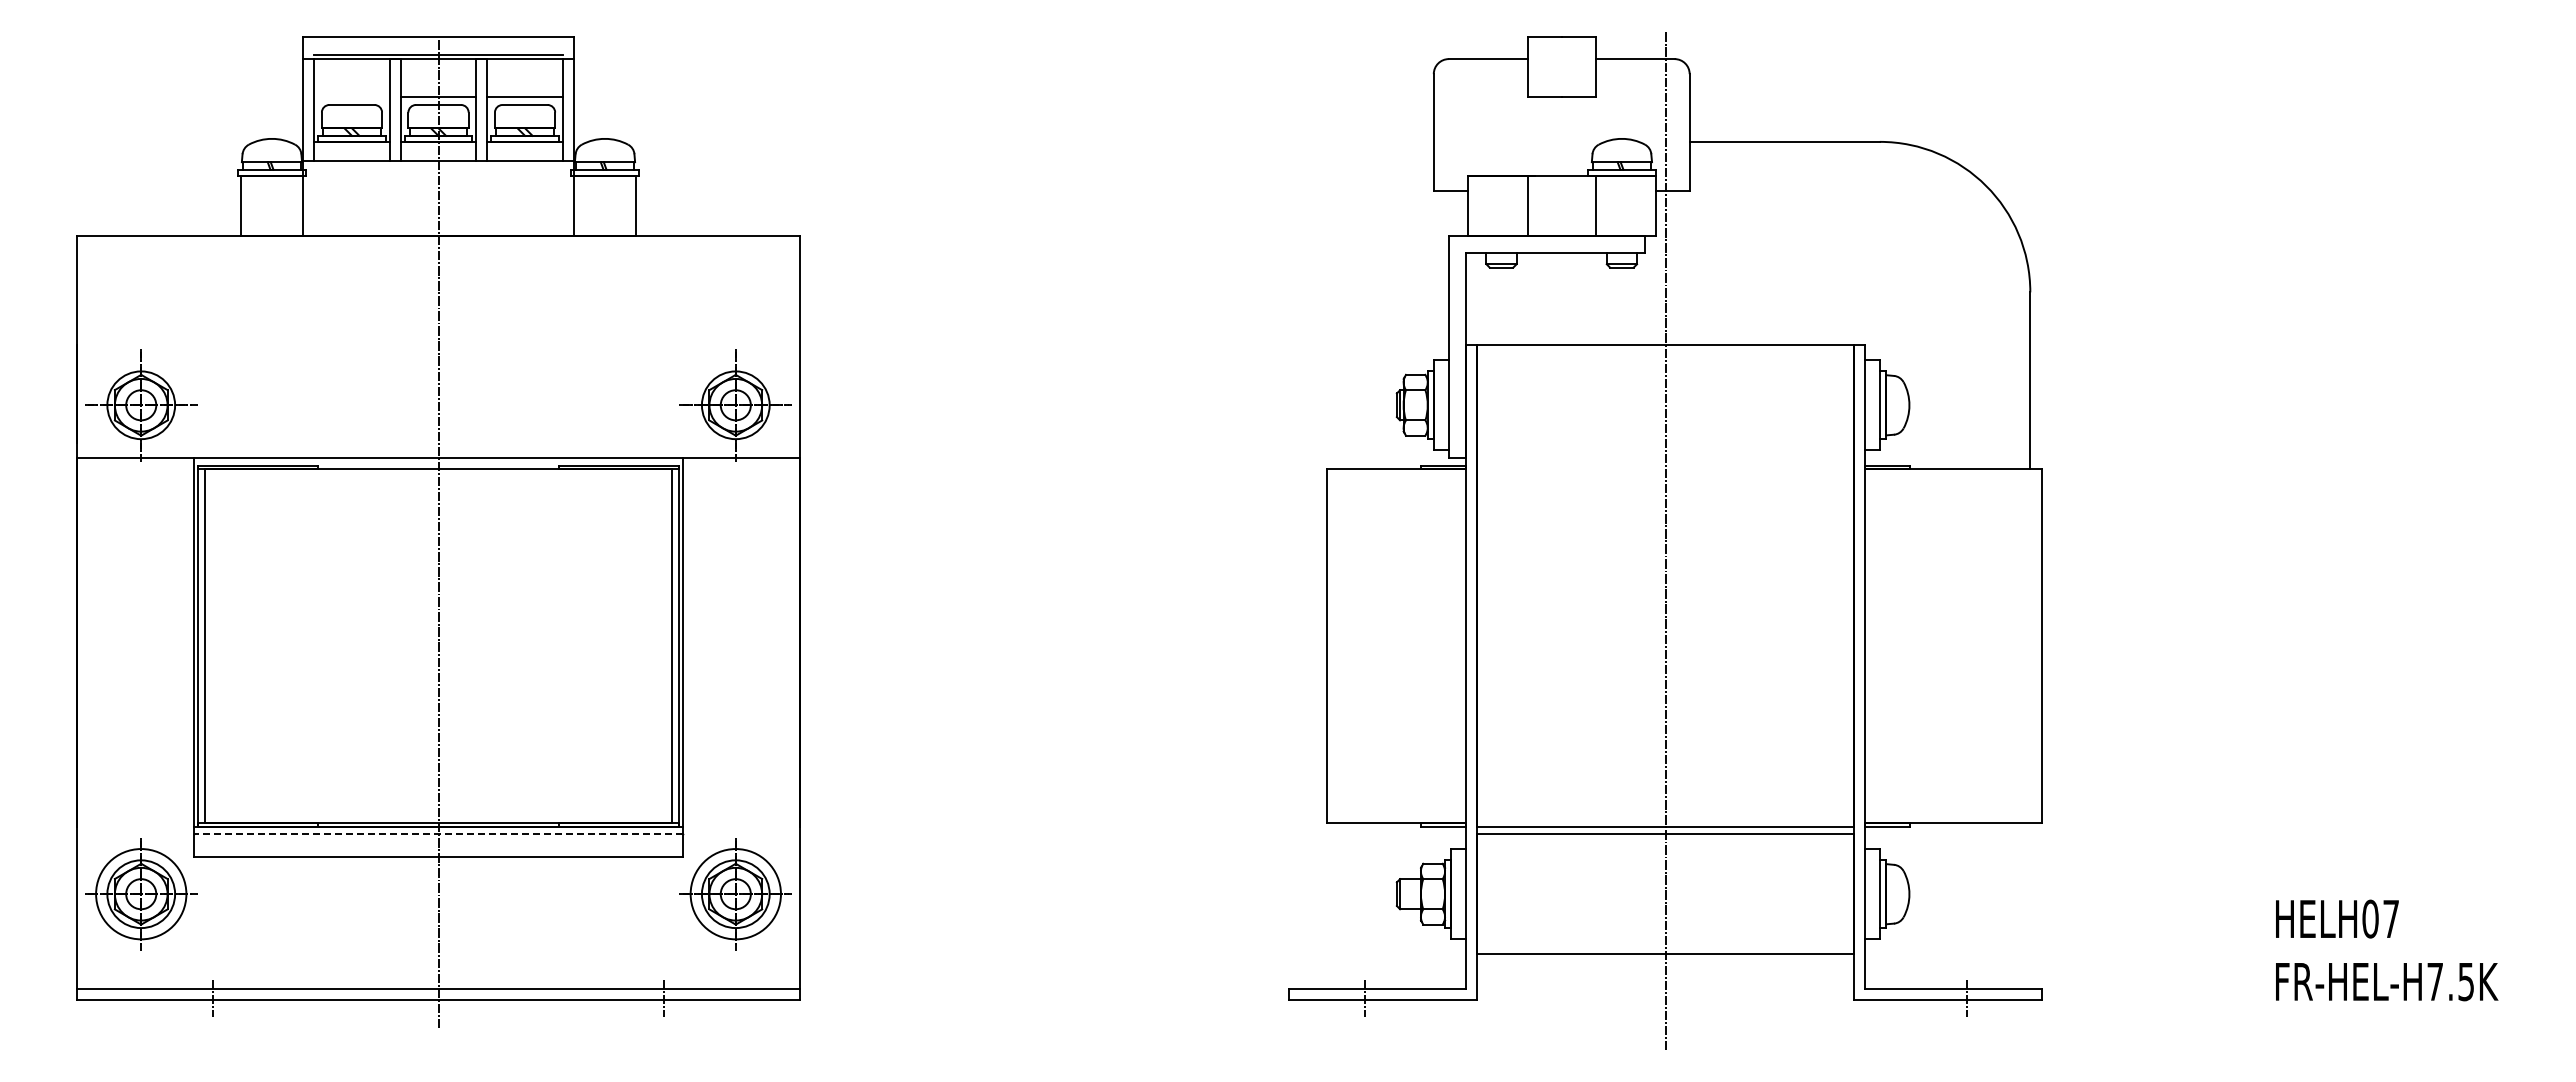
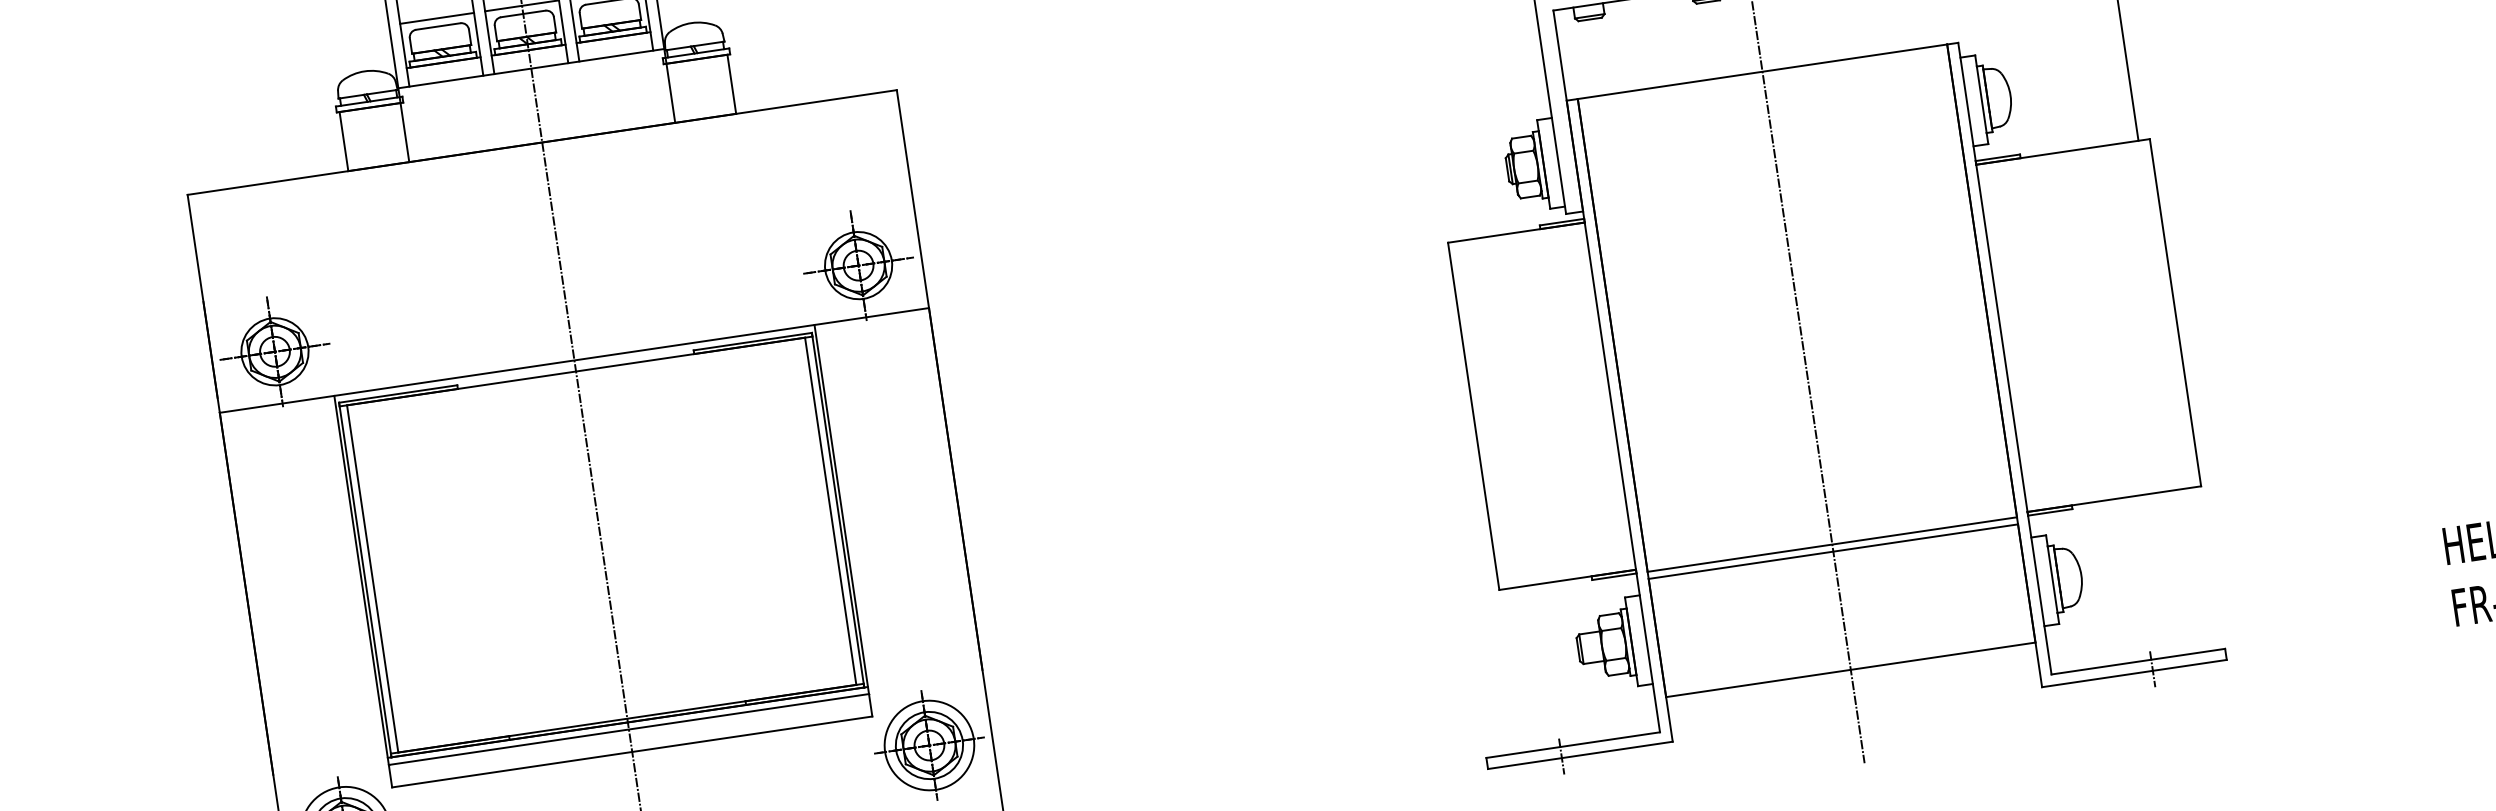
line: (351, 96) -> (436, 18), added
line: (438, 833) -> (628, 729), dashed -> solid

